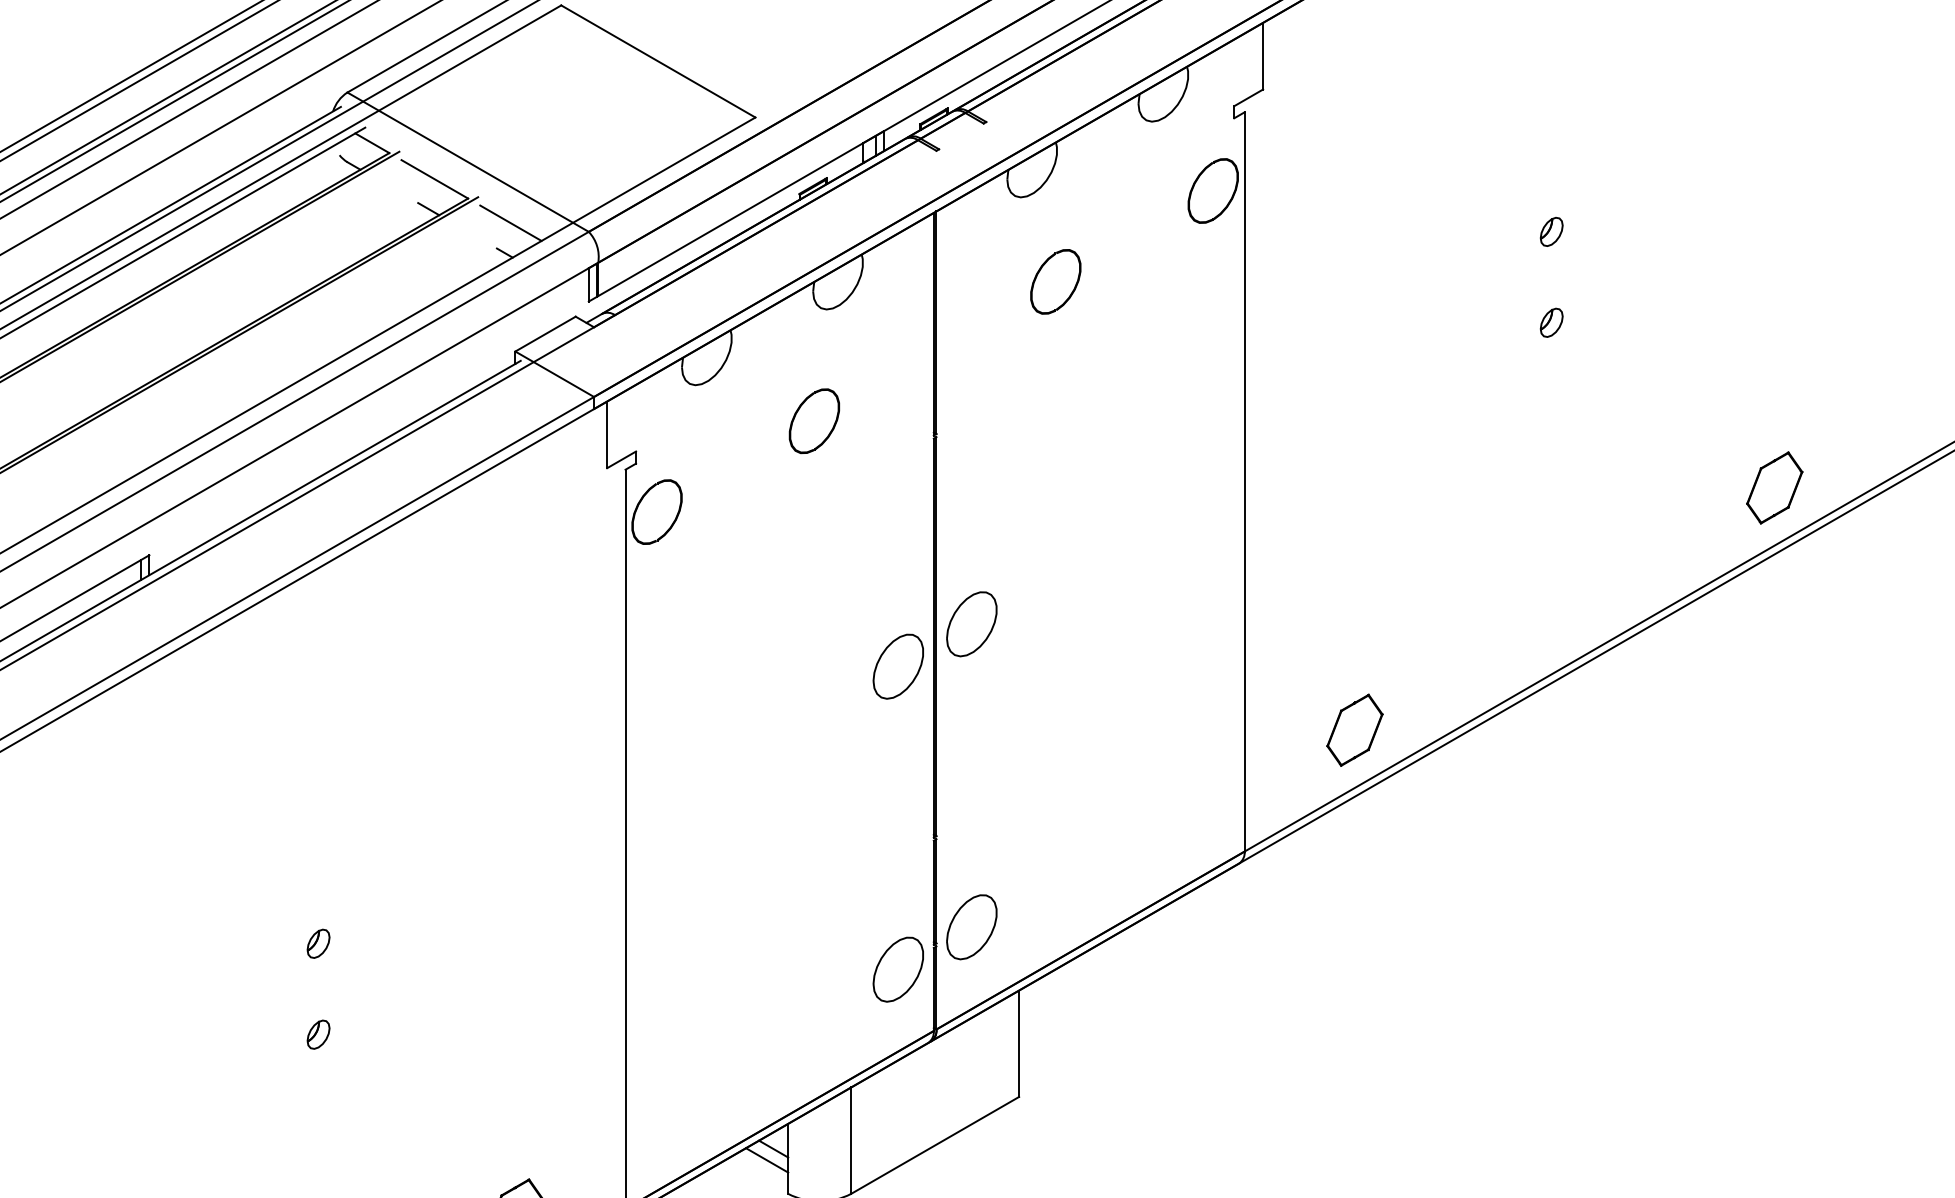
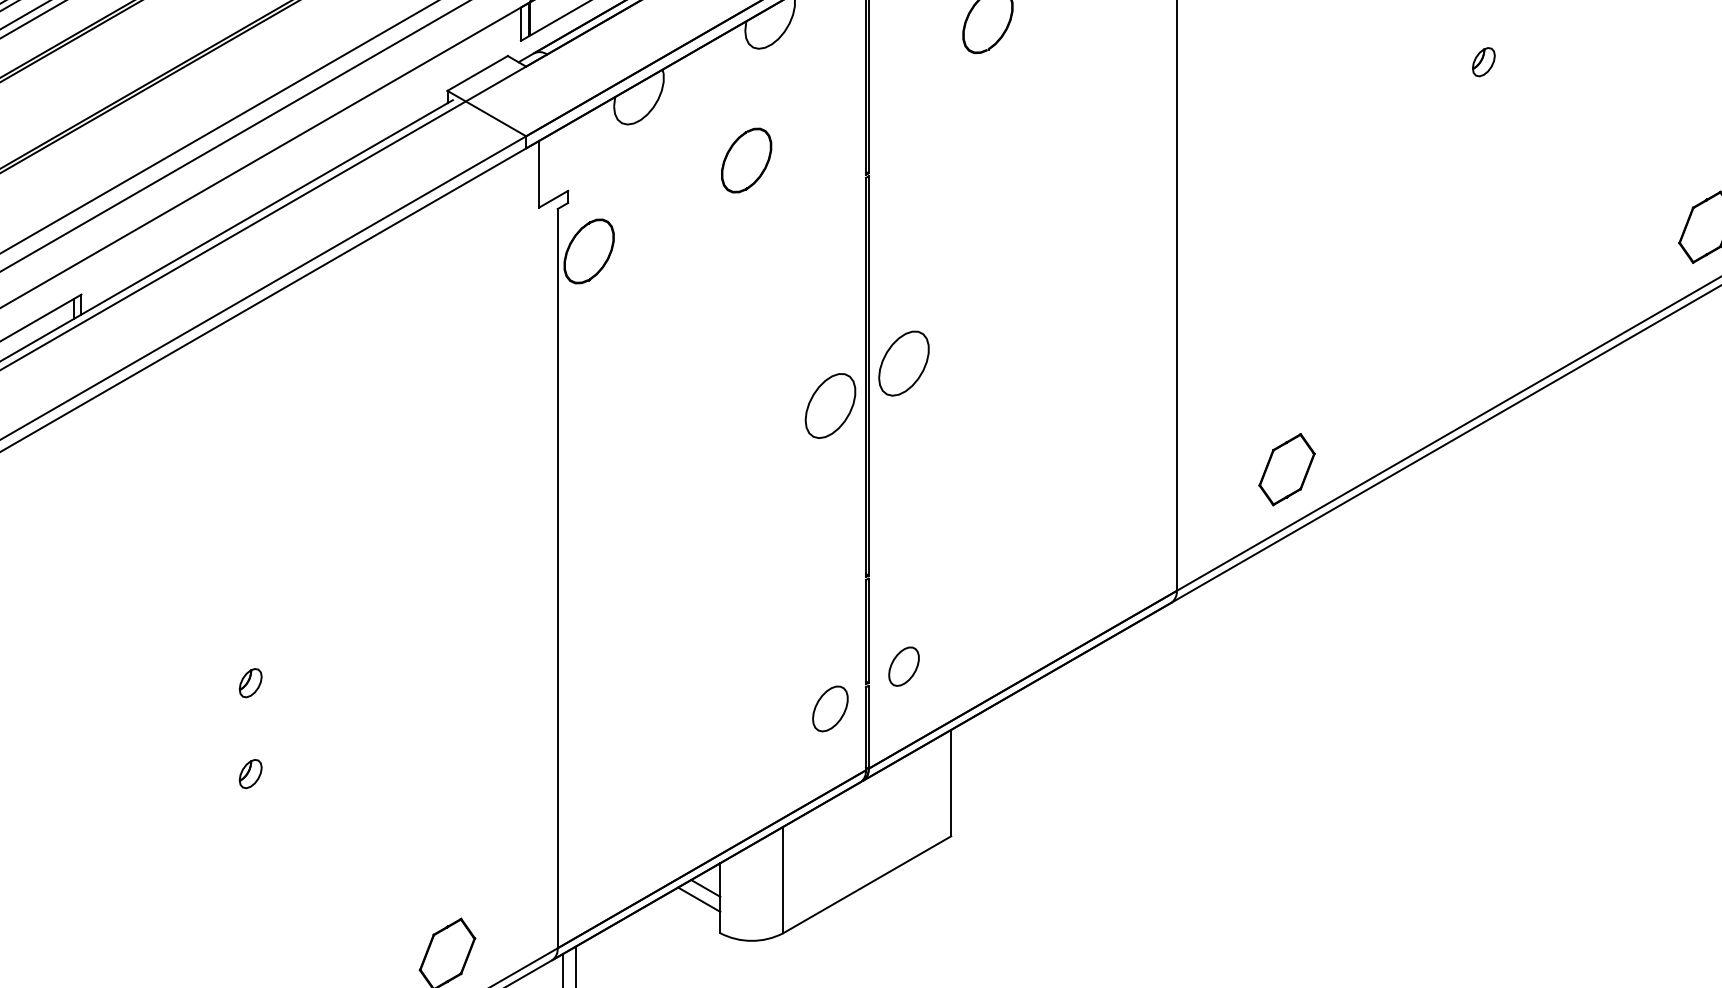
part: (971, 927) -> (903, 666), size x0.6
part: (897, 969) -> (829, 708), size x0.7

